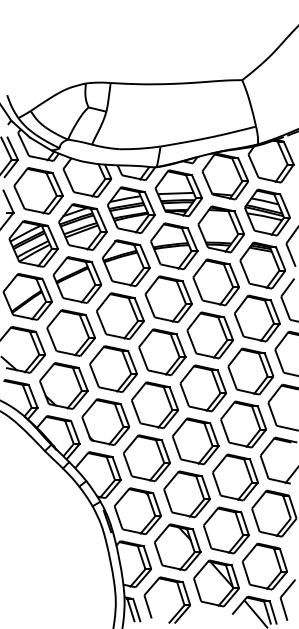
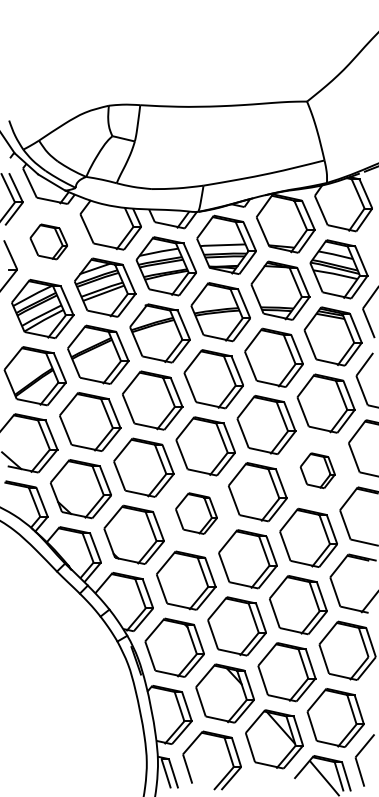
part: (38, 190) -> (48, 241), size x0.6
part: (250, 371) -> (317, 470), size x0.6
part: (154, 405) -> (195, 513), size x0.7

